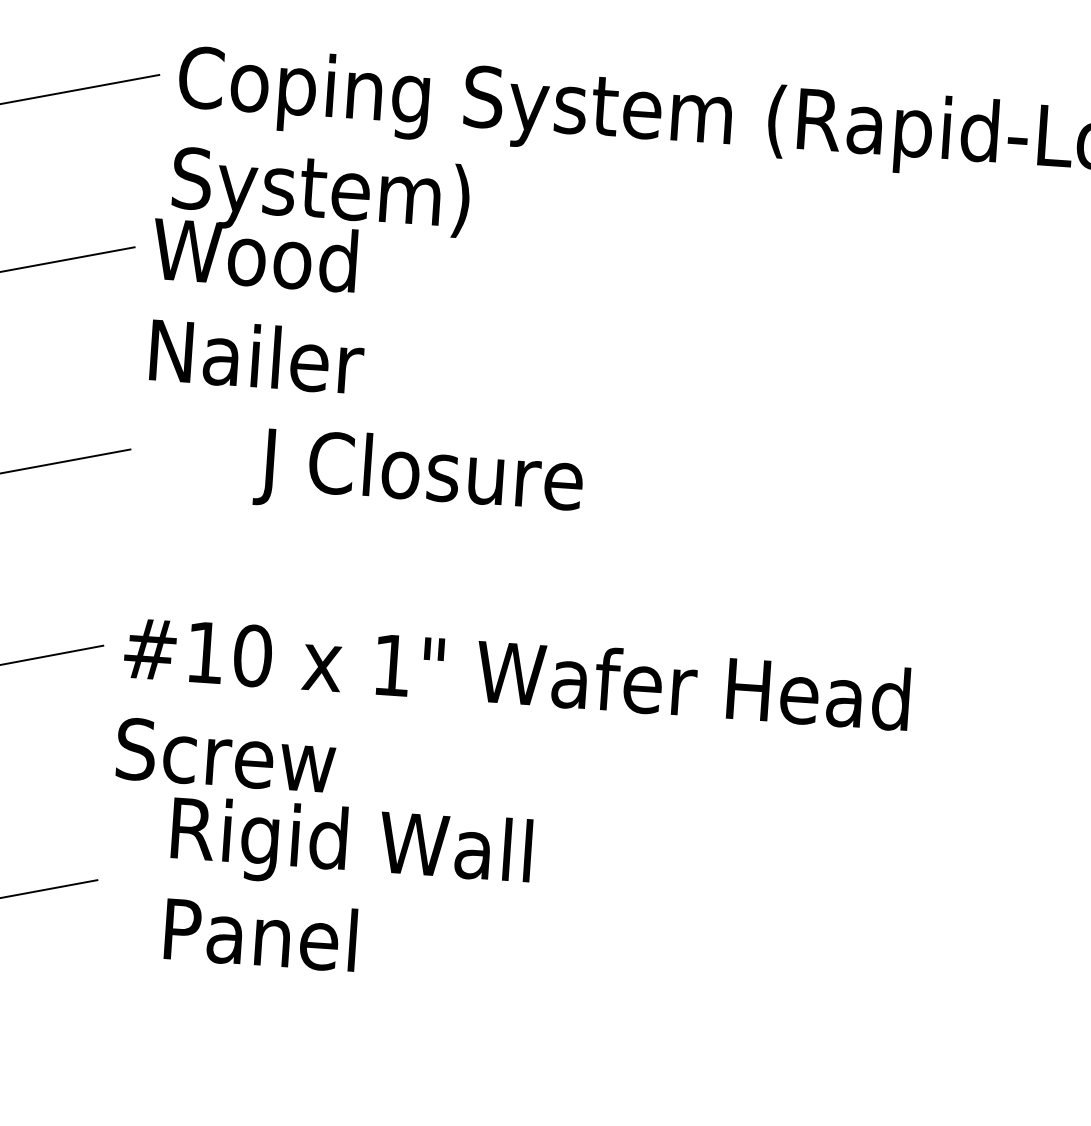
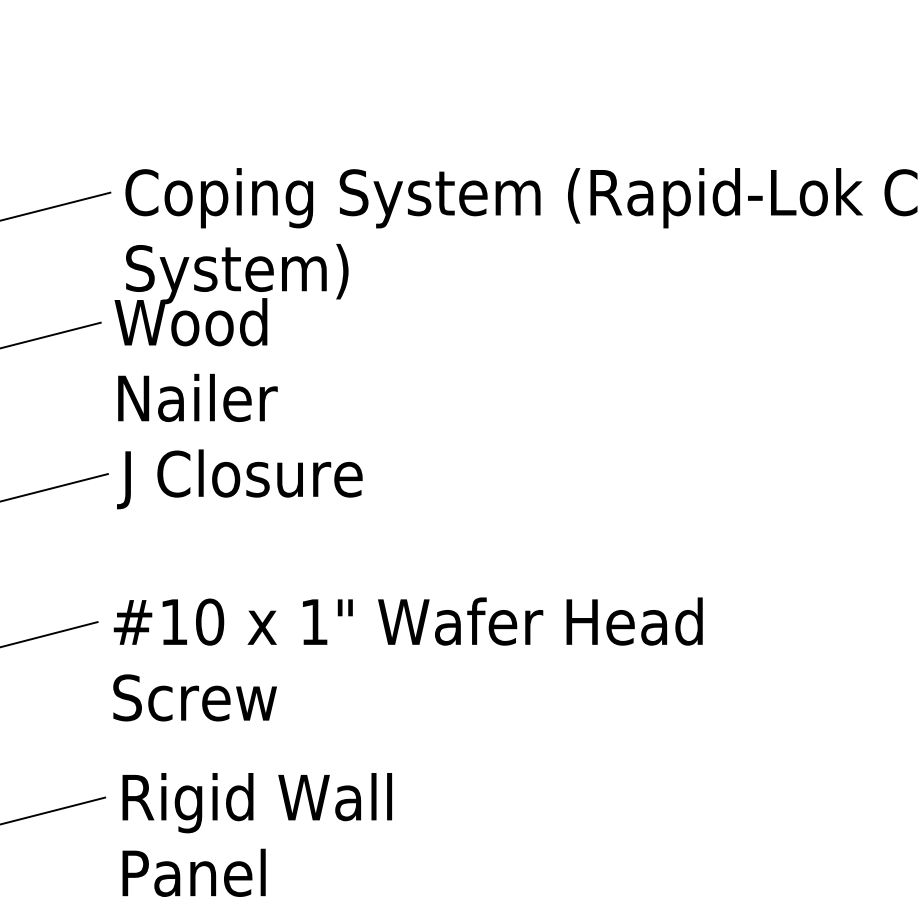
text: (418, 476) -> (239, 479), moved
text: (347, 889) -> (256, 834), moved

